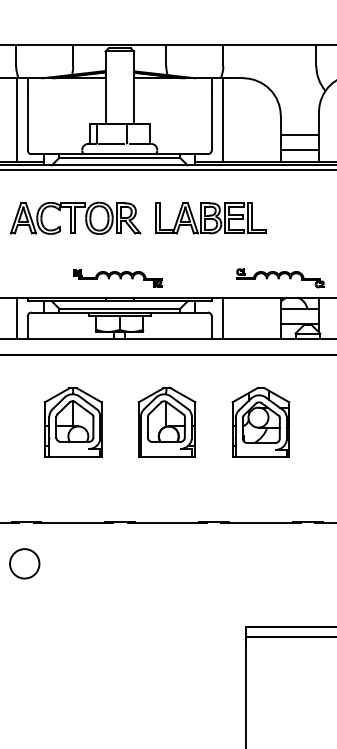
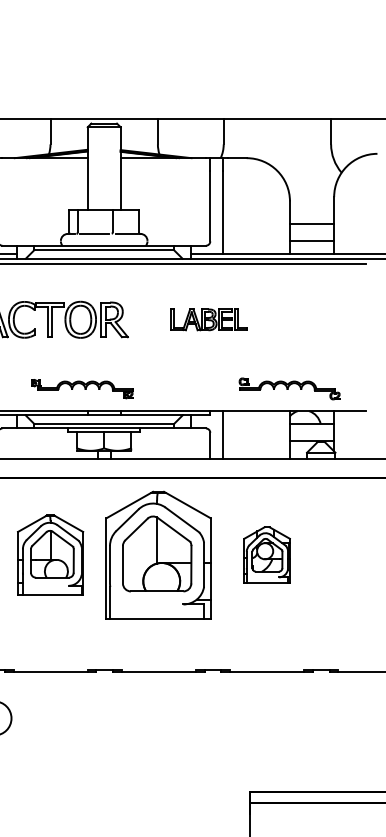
part: (210, 218) -> (208, 319), size x0.6
part: (117, 278) -> (81, 389), moved
part: (167, 421) -> (159, 554), size x1.6
part: (260, 421) -> (266, 554), size x0.7

